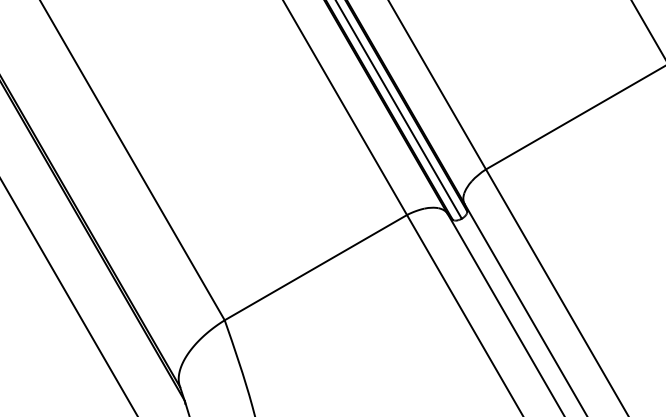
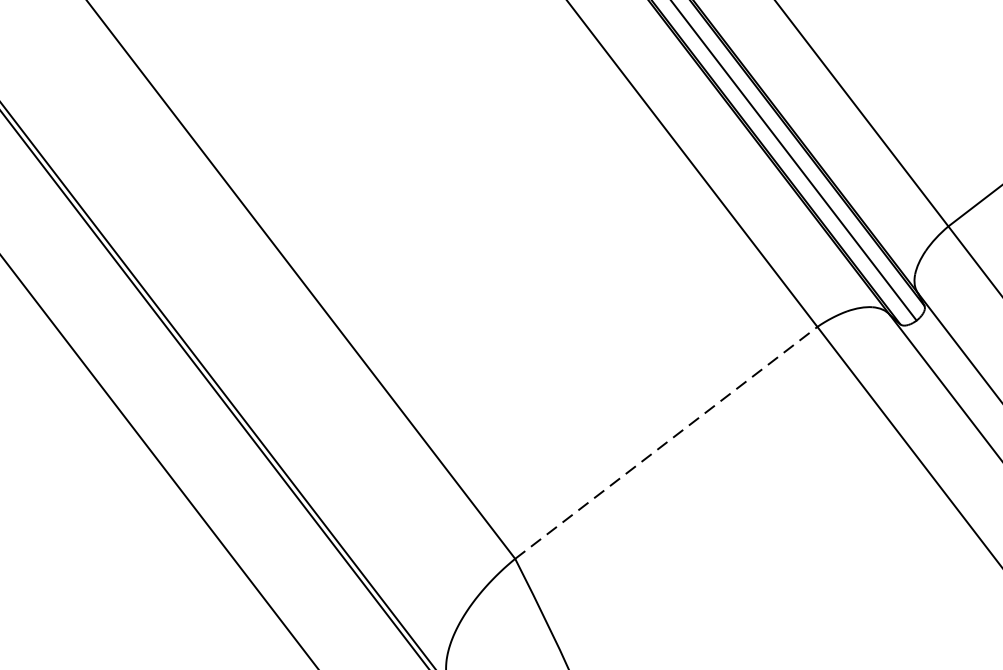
line: (316, 267) -> (667, 442), solid -> dashed

